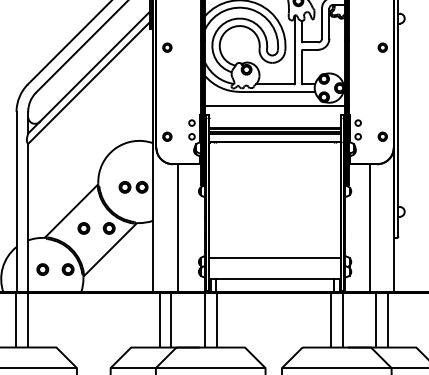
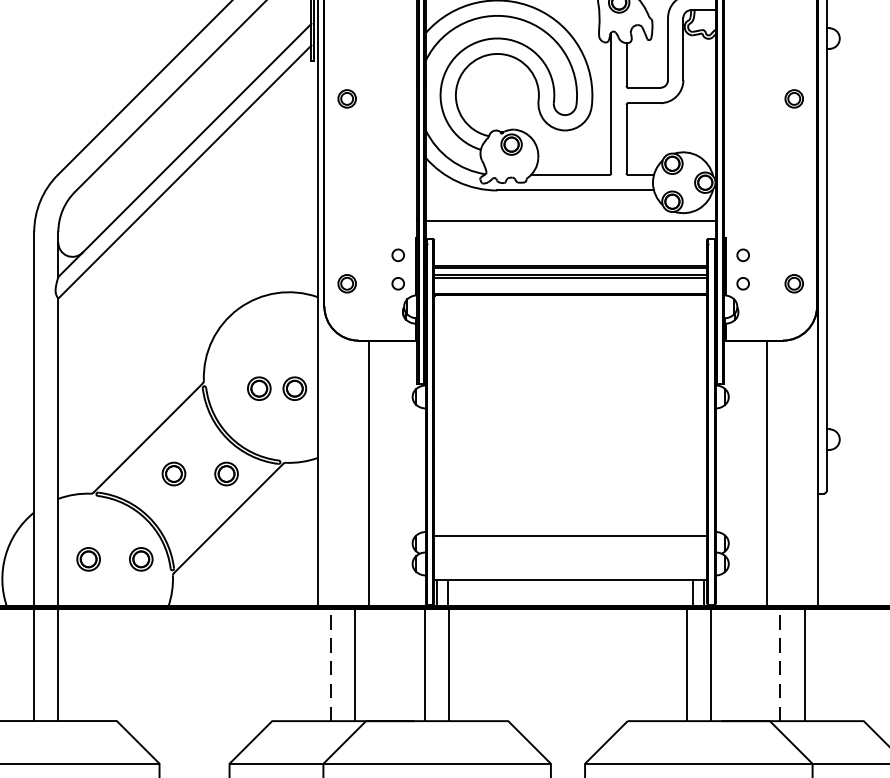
line: (159, 319) -> (330, 662), solid -> dashed
line: (376, 319) -> (781, 662), solid -> dashed

